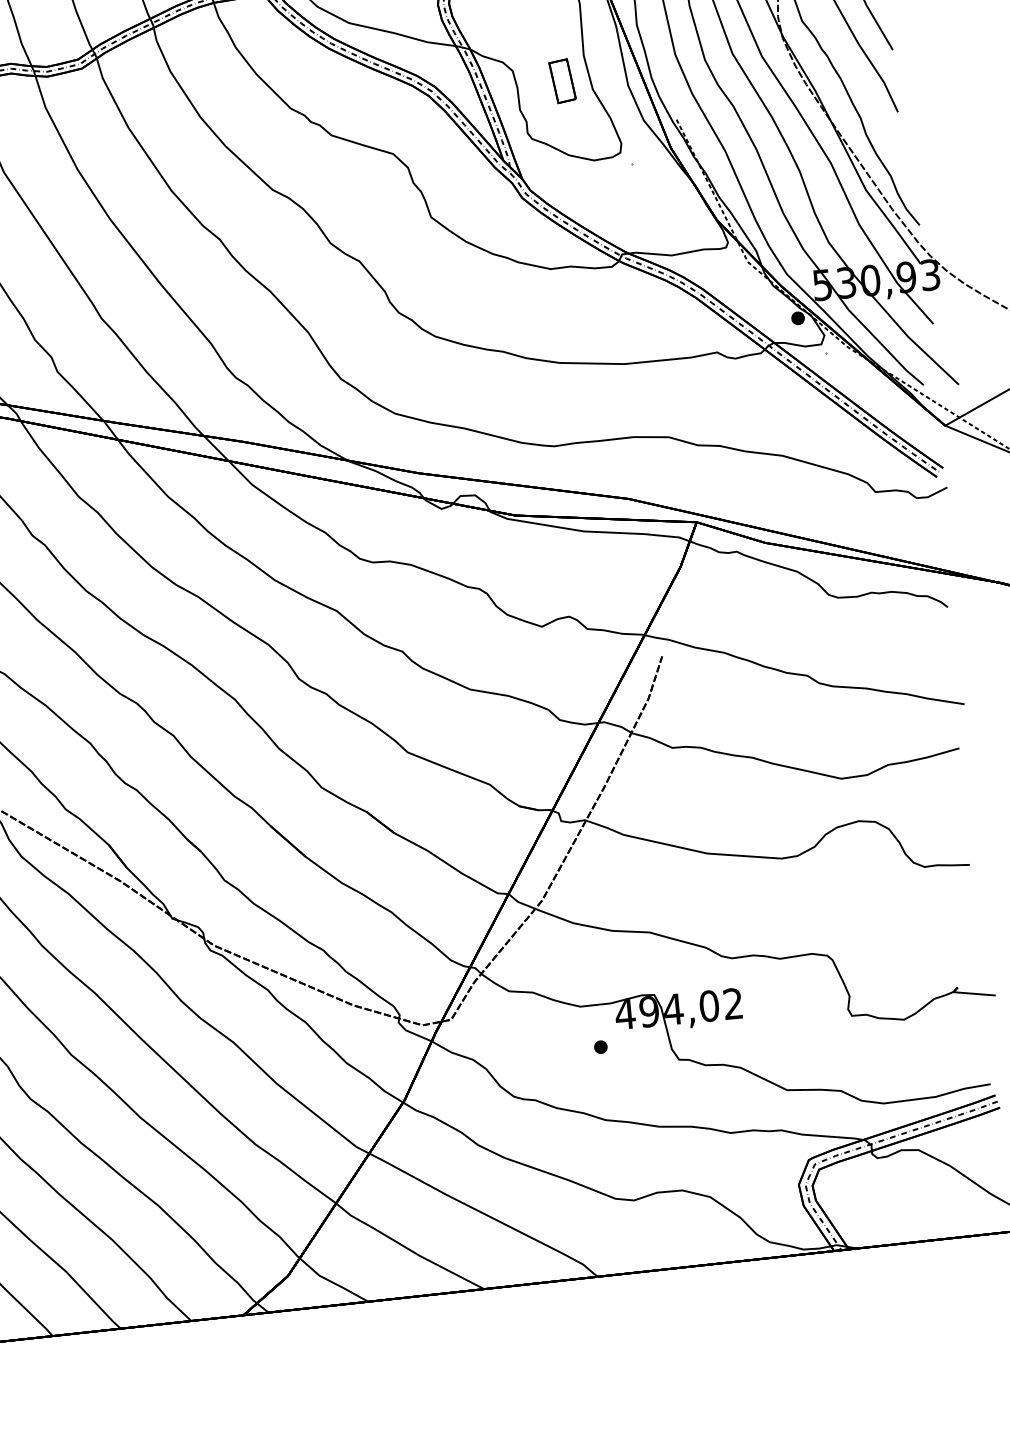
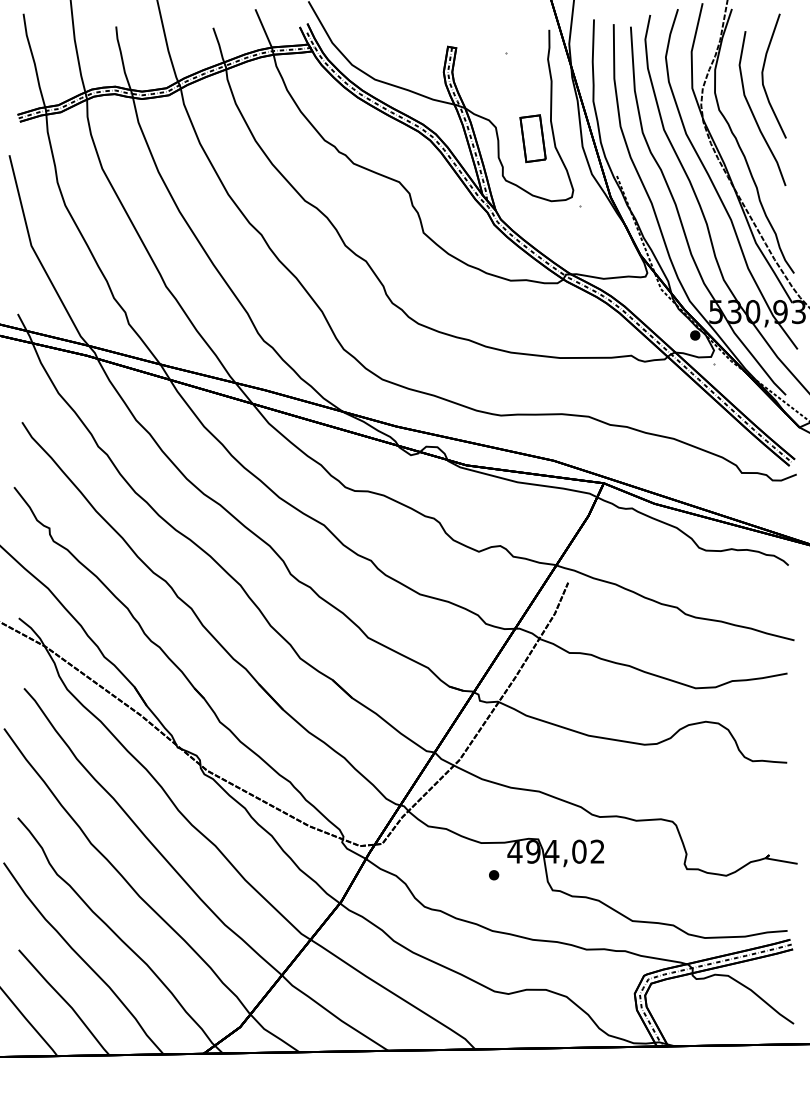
part: (561, 80) -> (532, 138), size x1.43

